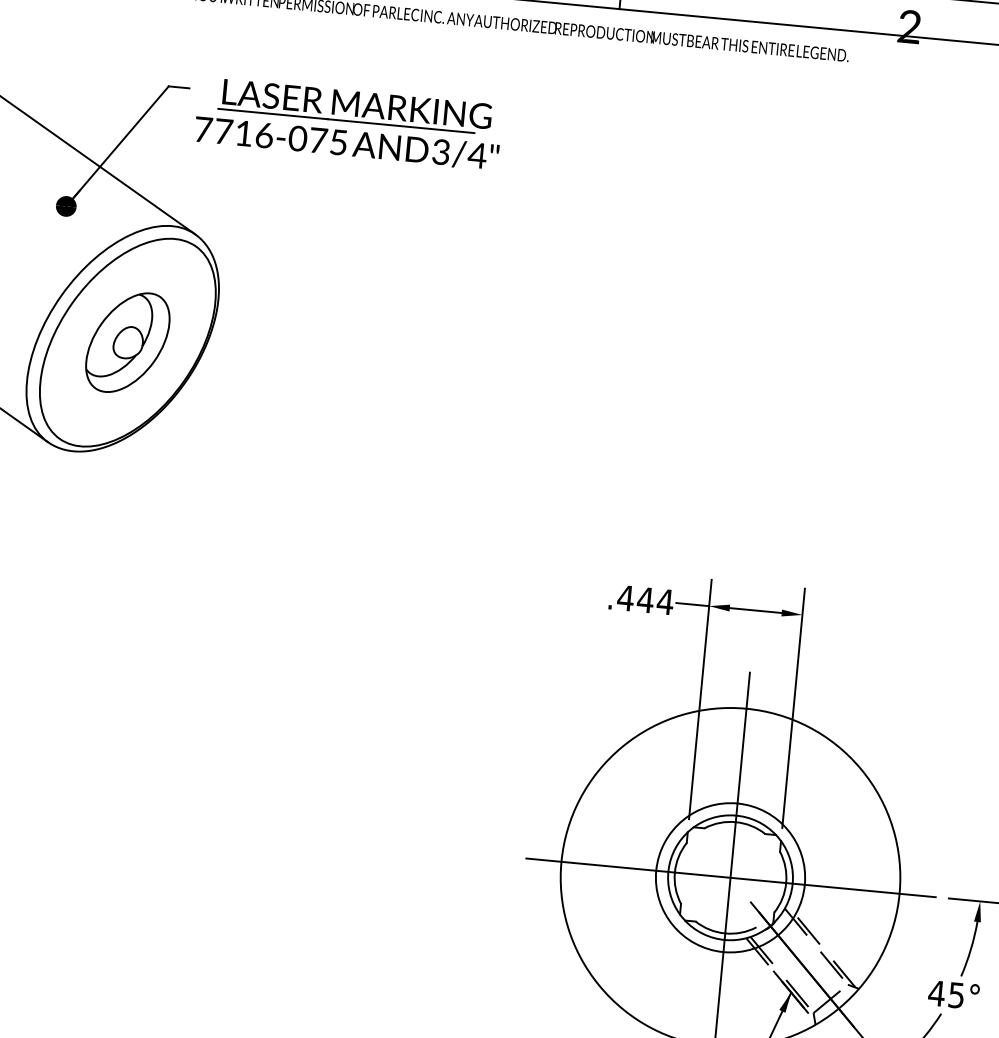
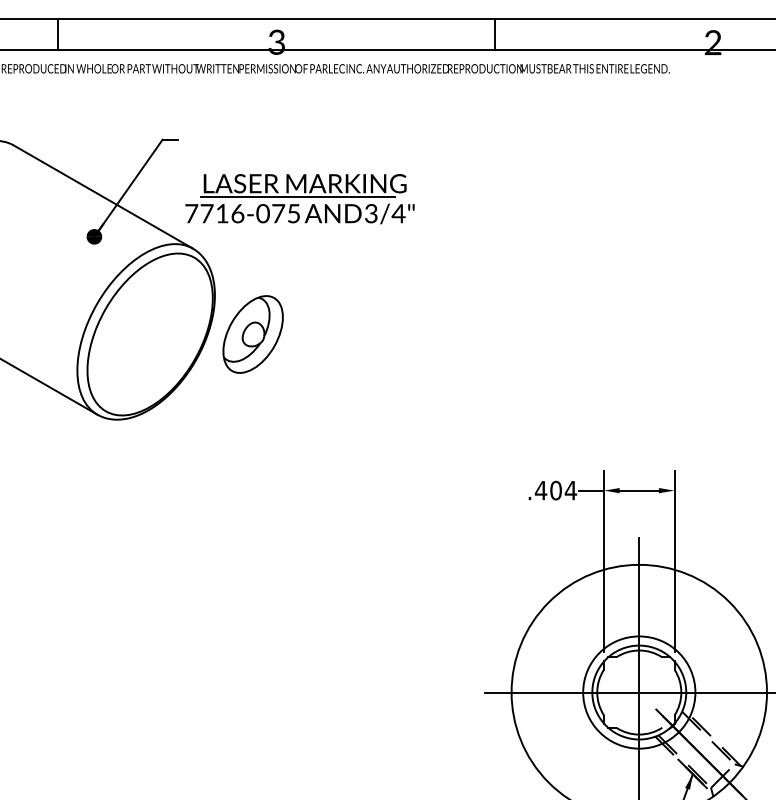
part: (347, 124) -> (299, 199), moved
part: (126, 342) -> (252, 334), moved
text: (644, 599) -> (555, 490), .444 -> .404

